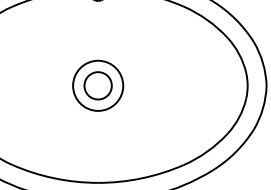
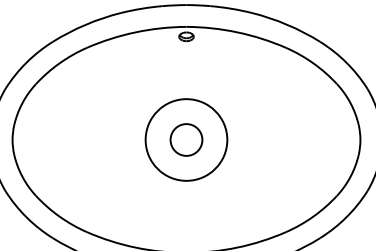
circle: (98, 85) -> (186, 139), size x1.4

